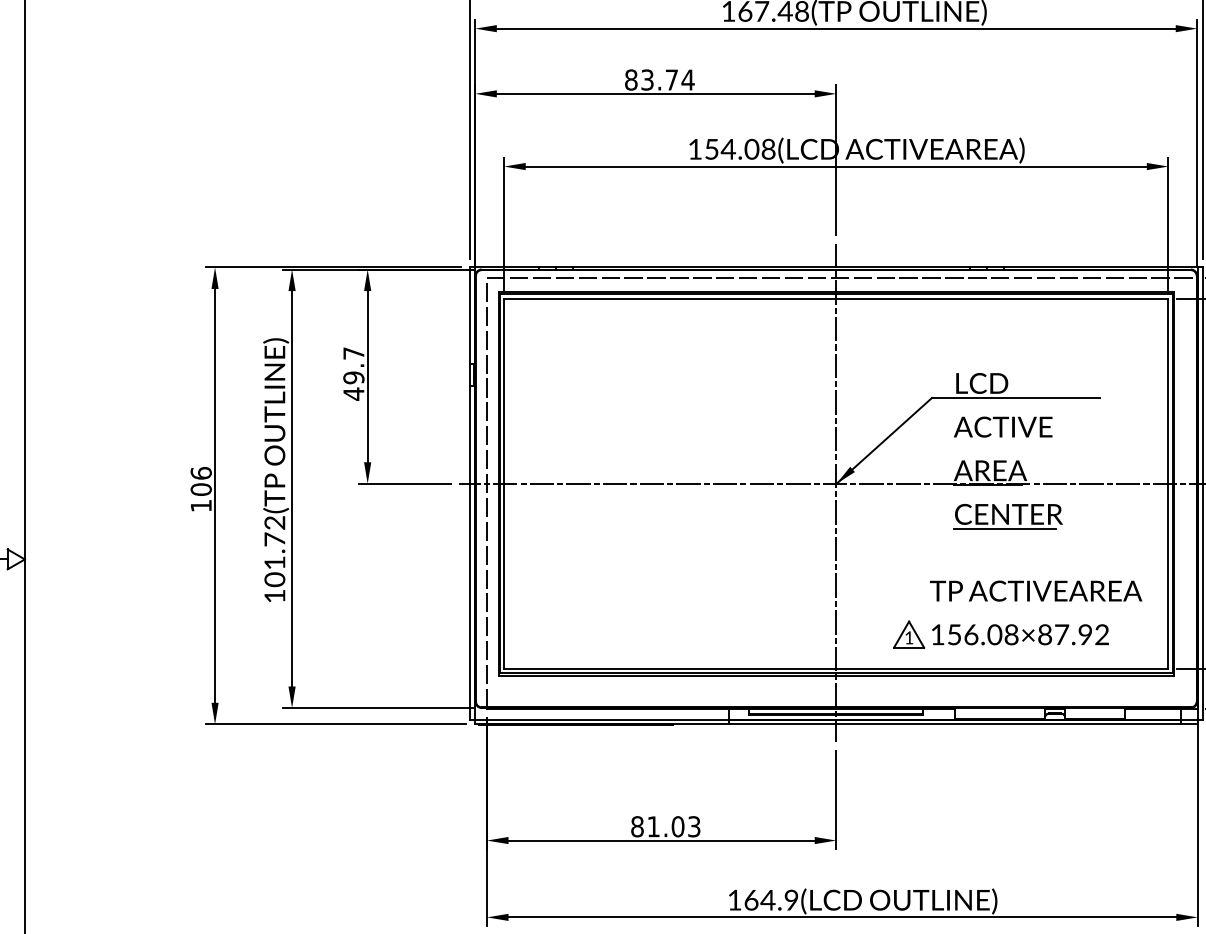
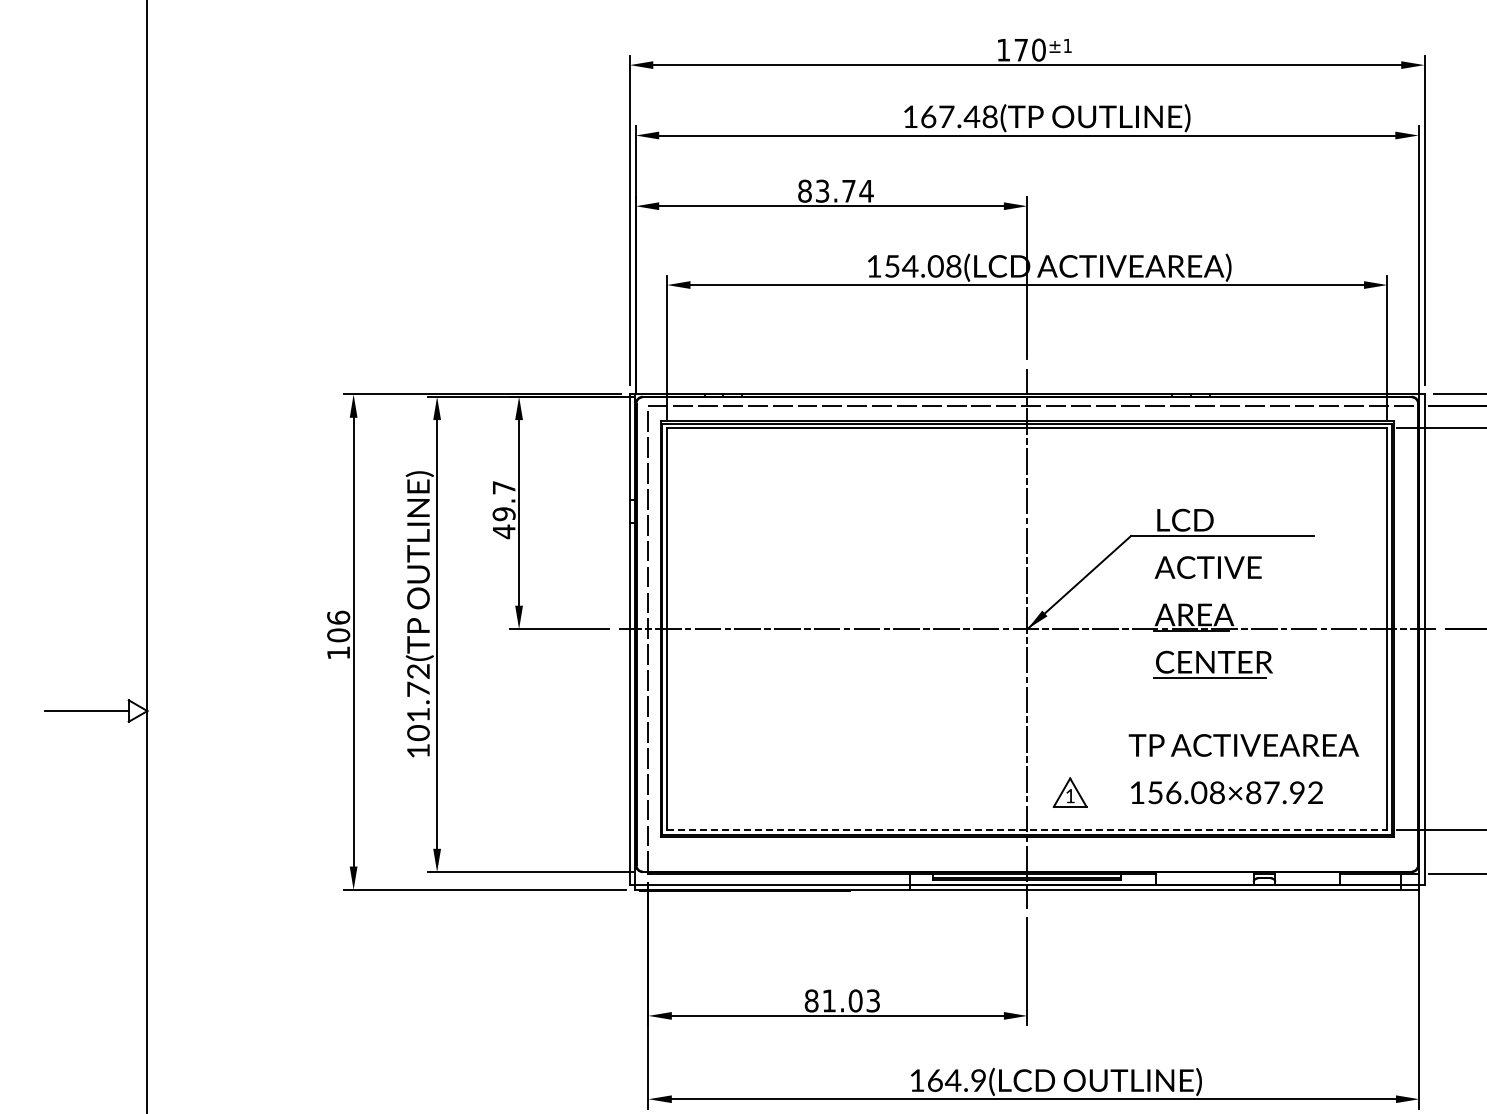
part: (908, 634) -> (1069, 792), moved
line: (836, 668) -> (1027, 829), solid -> dashed

